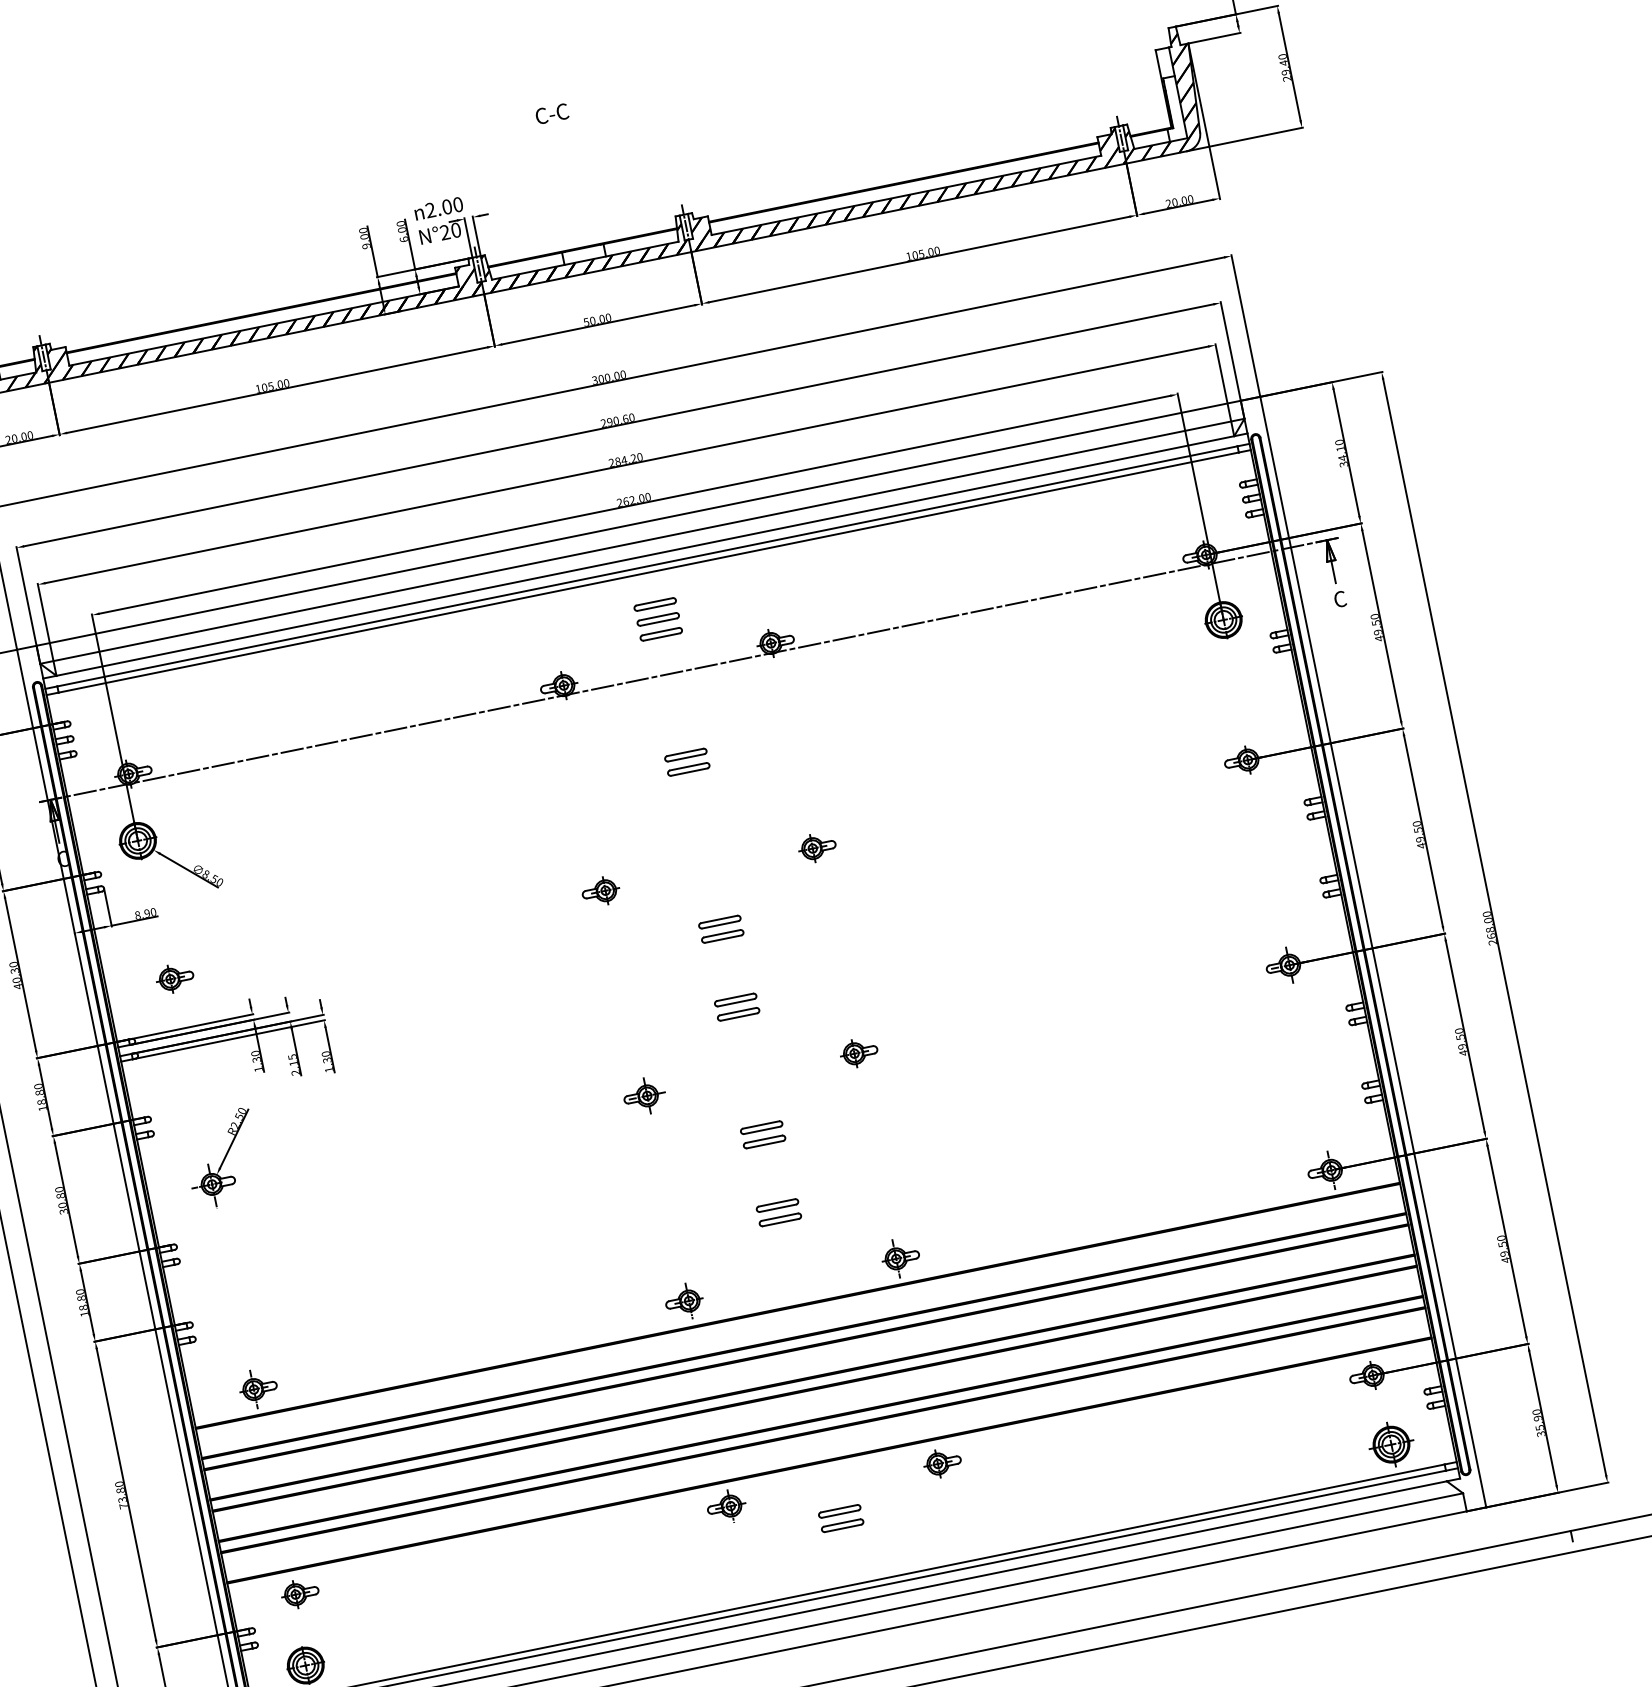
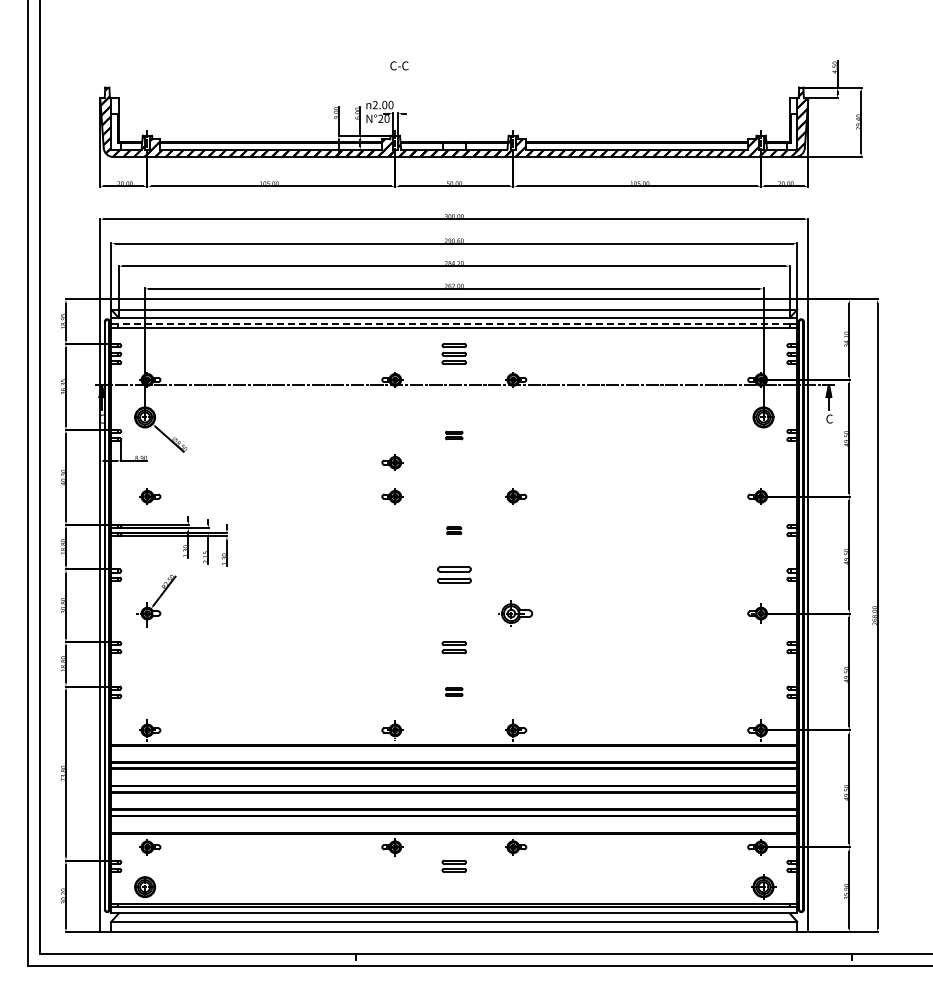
text: (551, 113) -> (399, 65), moved
line: (645, 565) -> (453, 323), solid -> dashed
part: (685, 762) -> (453, 435), size x0.7
part: (588, 831) -> (392, 462), added
part: (719, 929) -> (453, 530), size x0.6
part: (735, 1006) -> (453, 574), size x1.4
part: (860, 1052) -> (516, 613), size x1.6
part: (644, 1096) -> (393, 613), removed
part: (777, 1211) -> (453, 691), size x0.7

